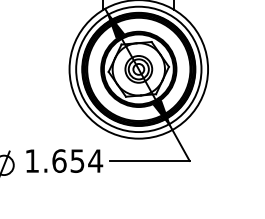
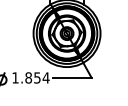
text: (59, 160) -> (28, 77), 1.654 -> 1.854

